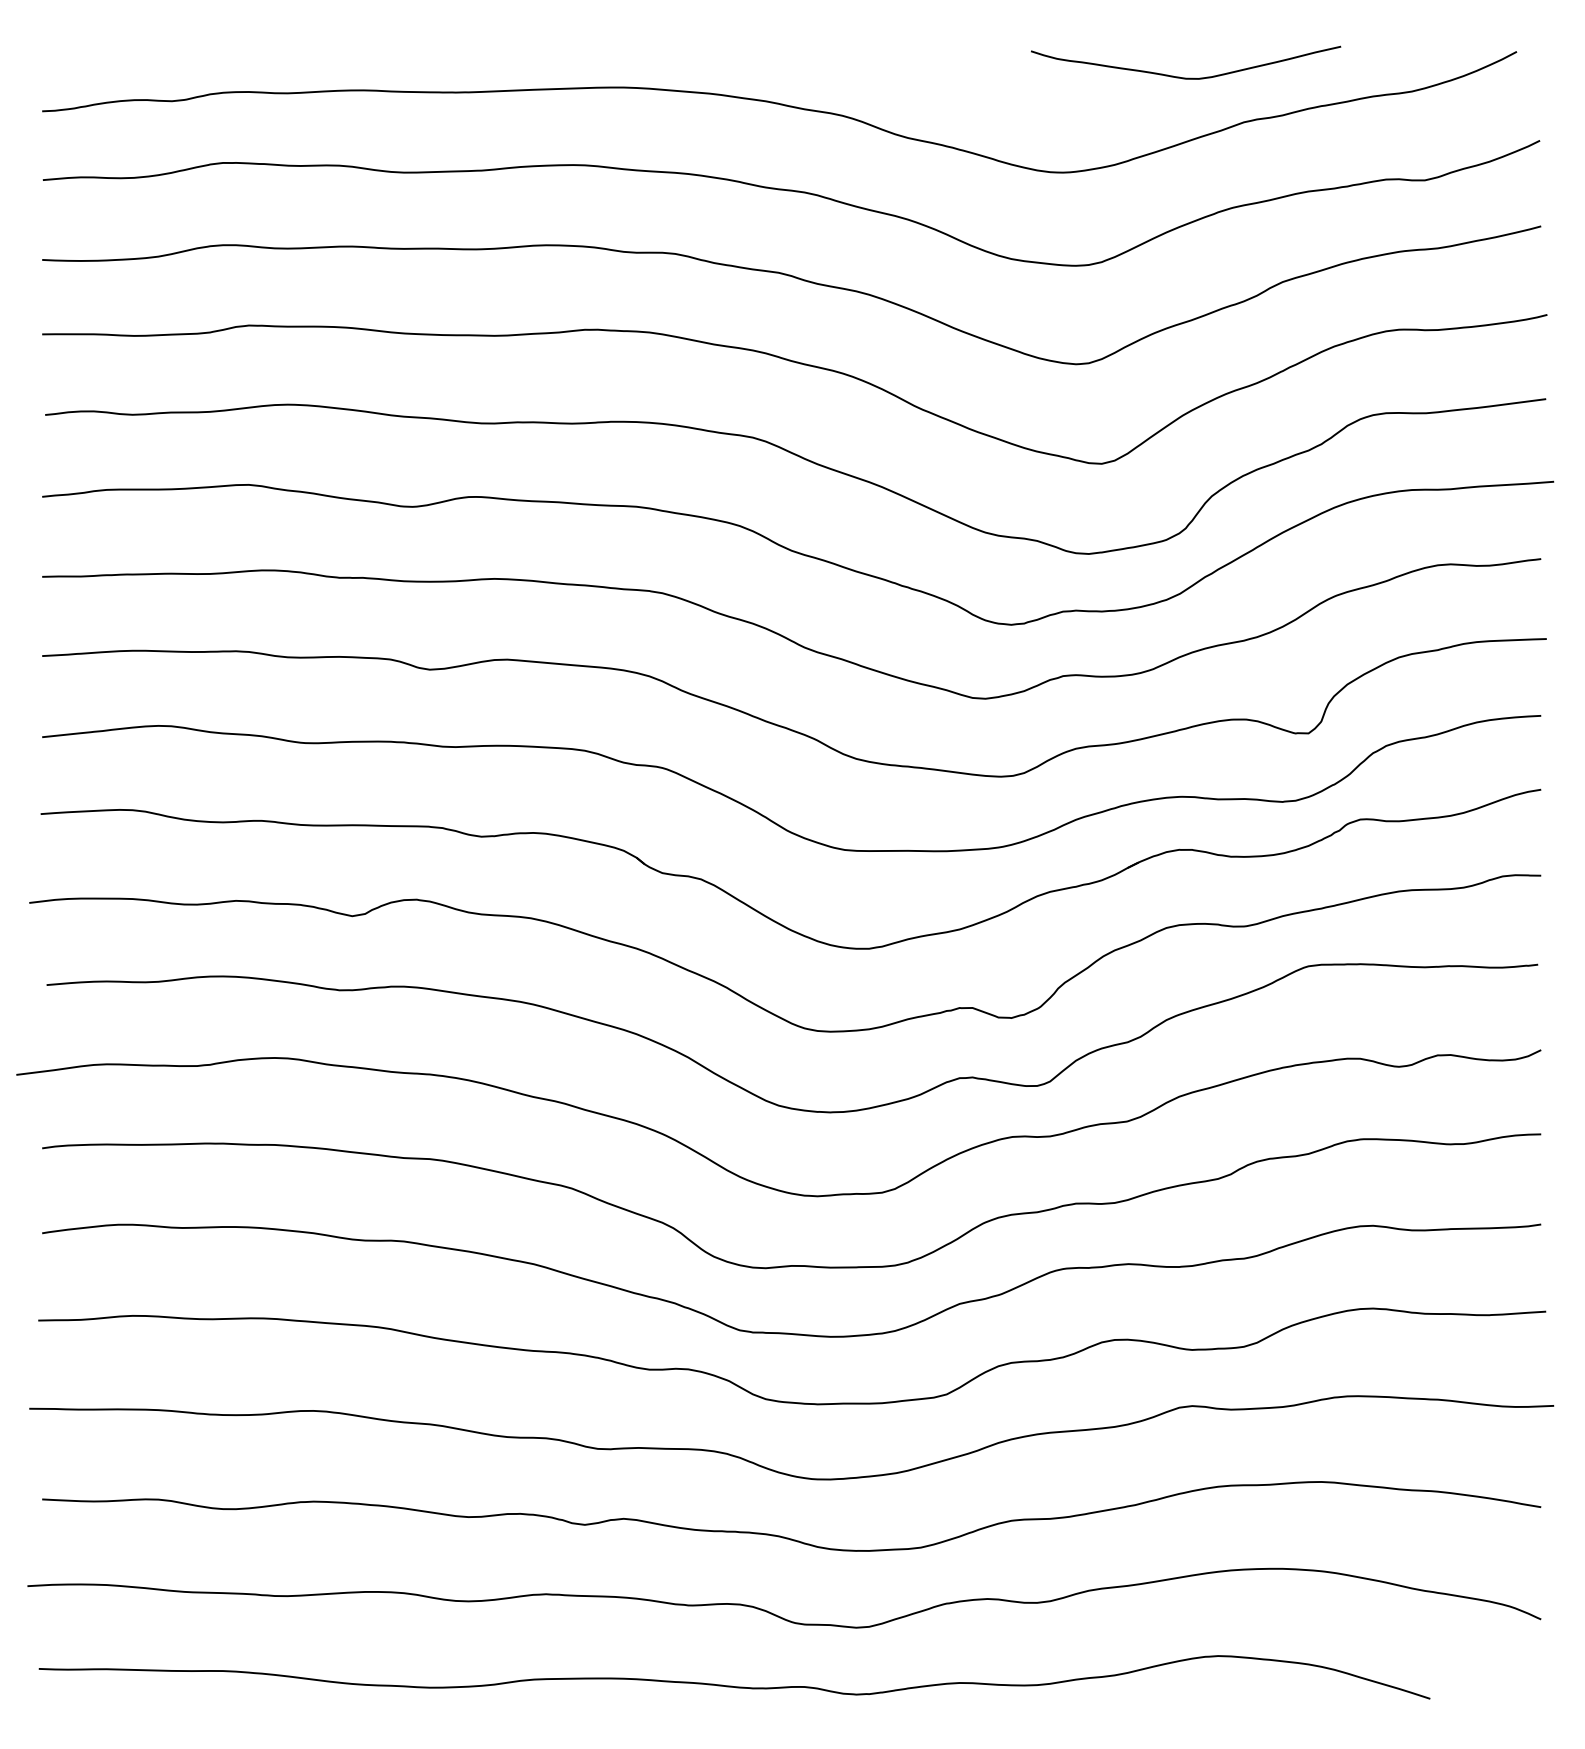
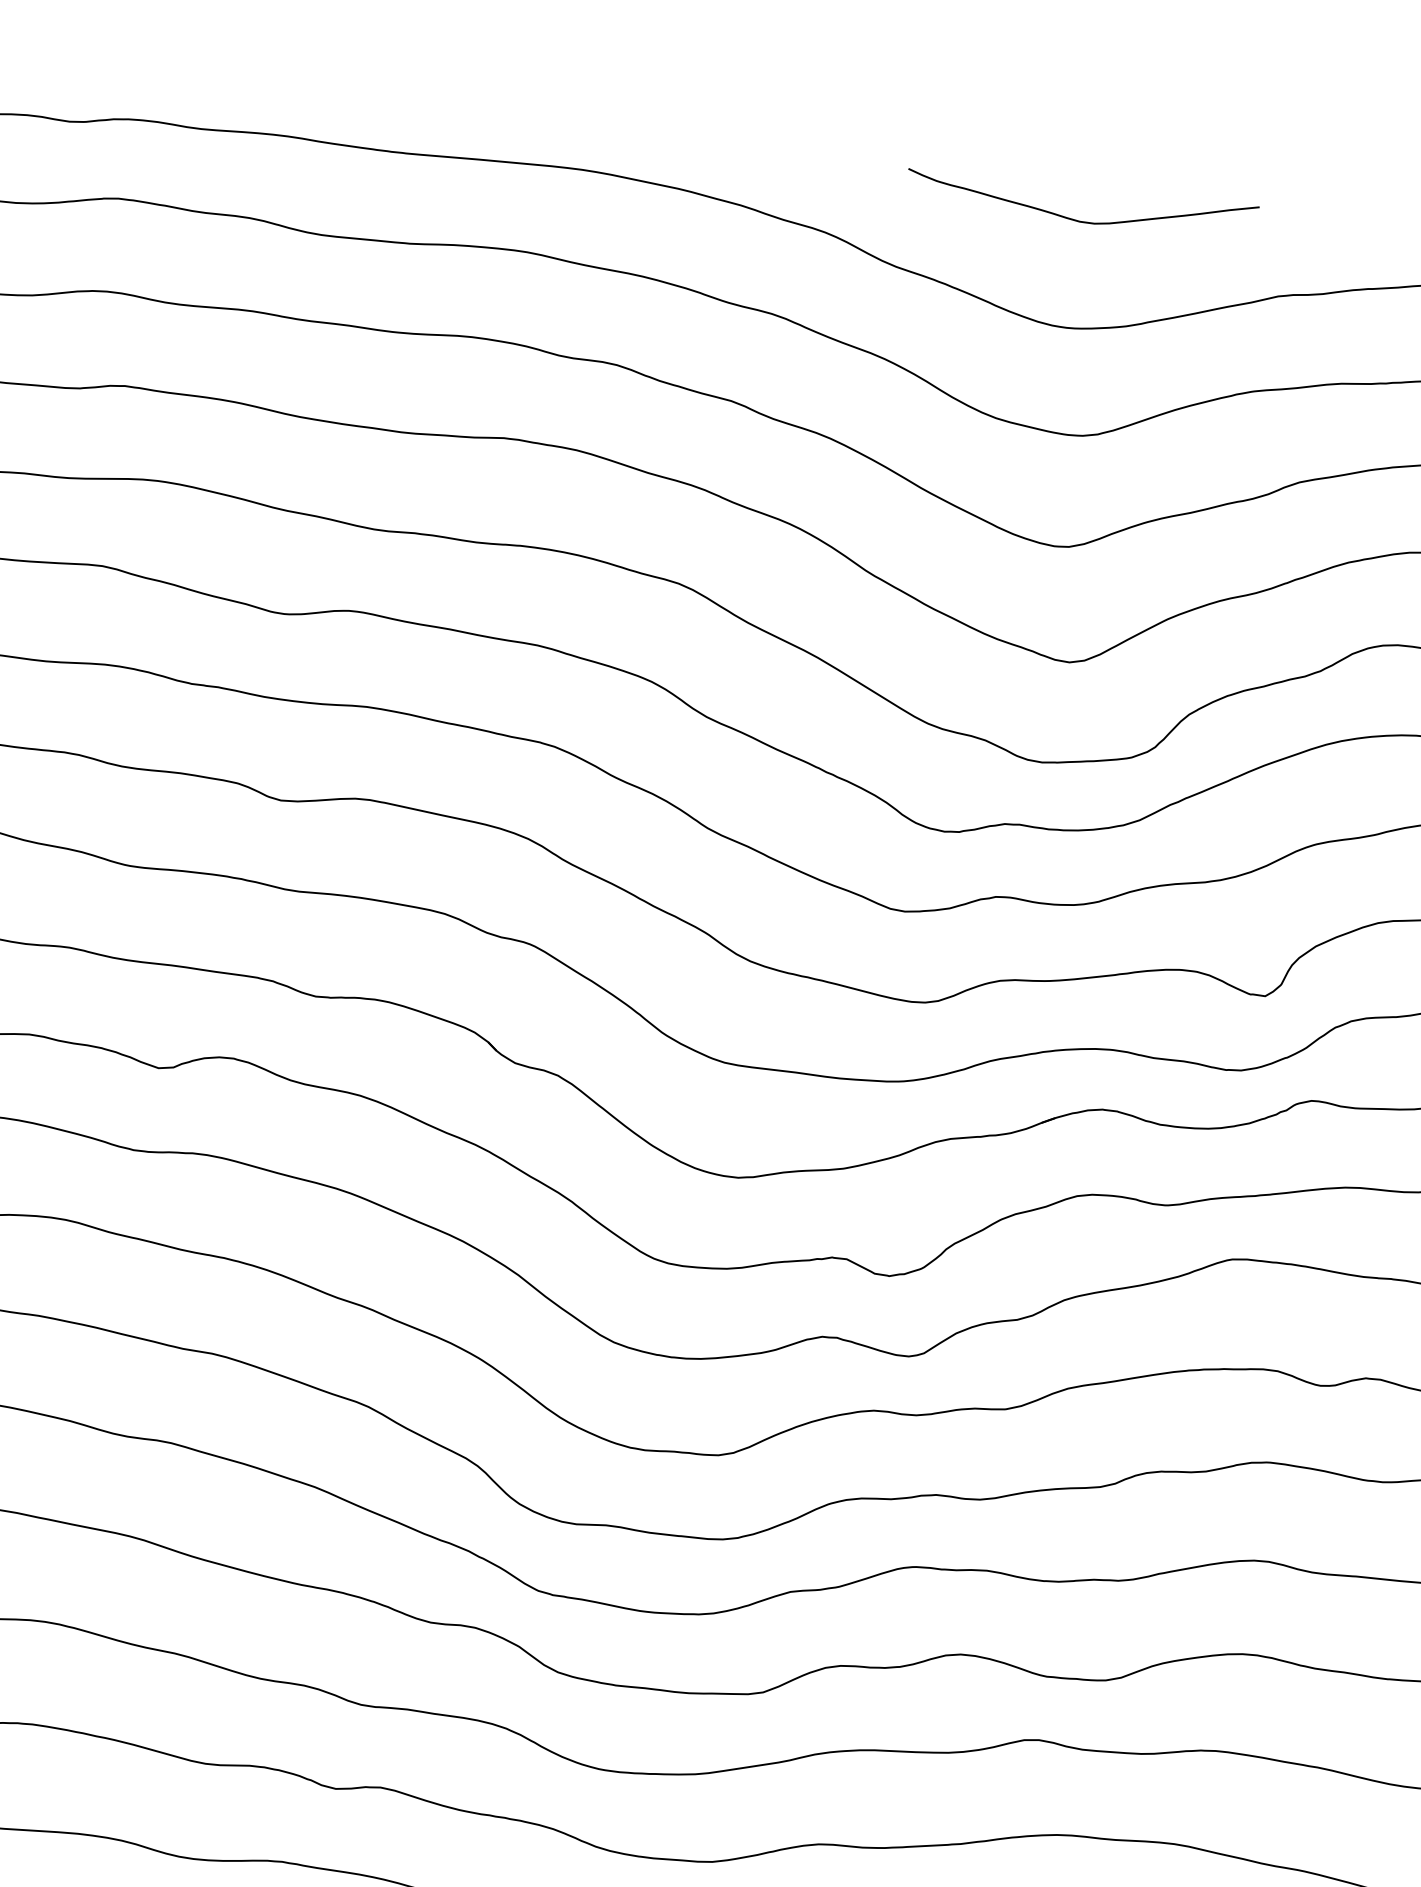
curve: (1186, 77) -> (1080, 220), moved

